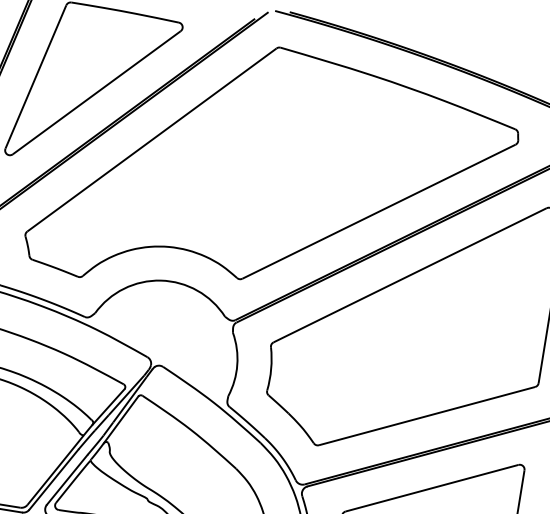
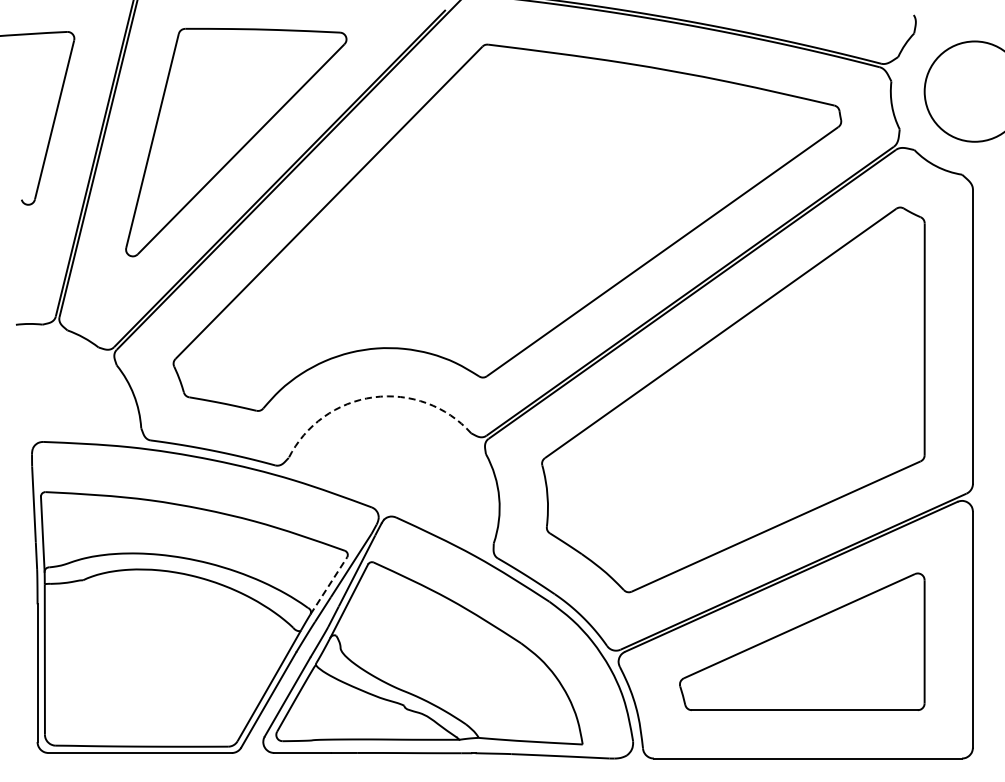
arc: (160, 280) -> (373, 397), solid -> dashed
line: (109, 406) -> (329, 585), solid -> dashed

